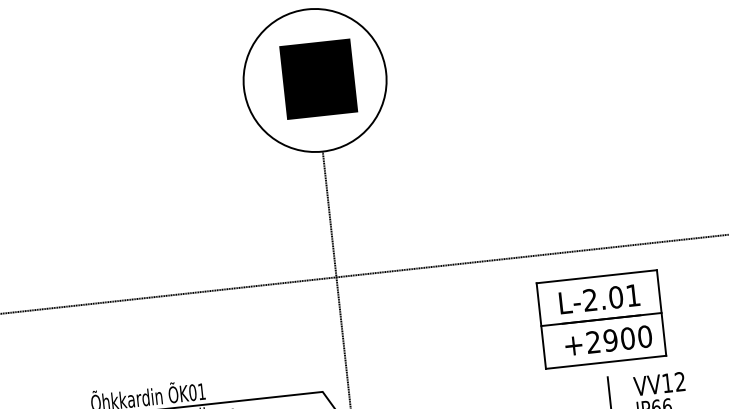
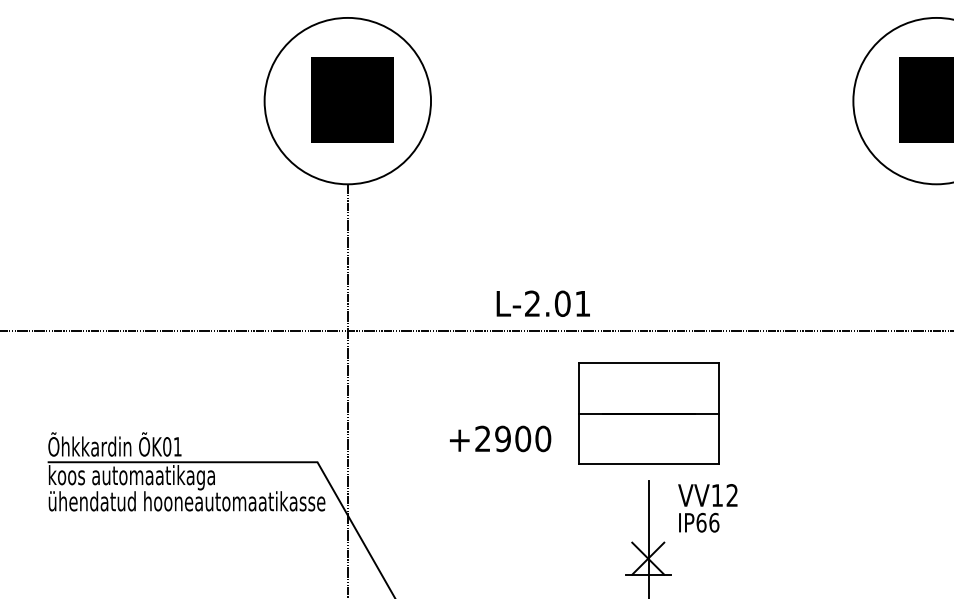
text: (598, 299) -> (542, 303), moved
text: (608, 340) -> (500, 438), moved

